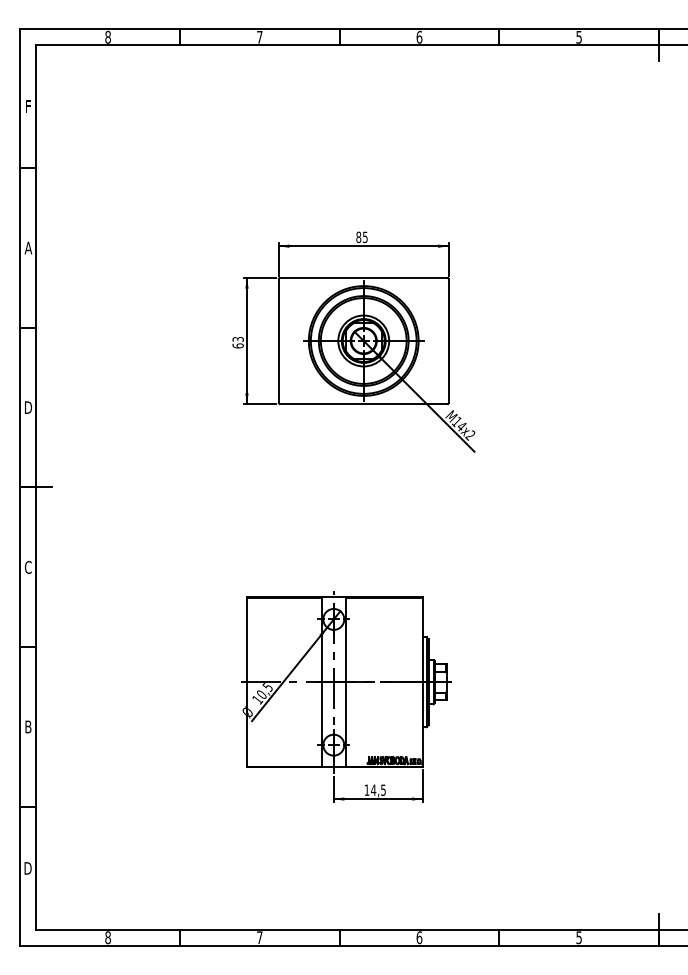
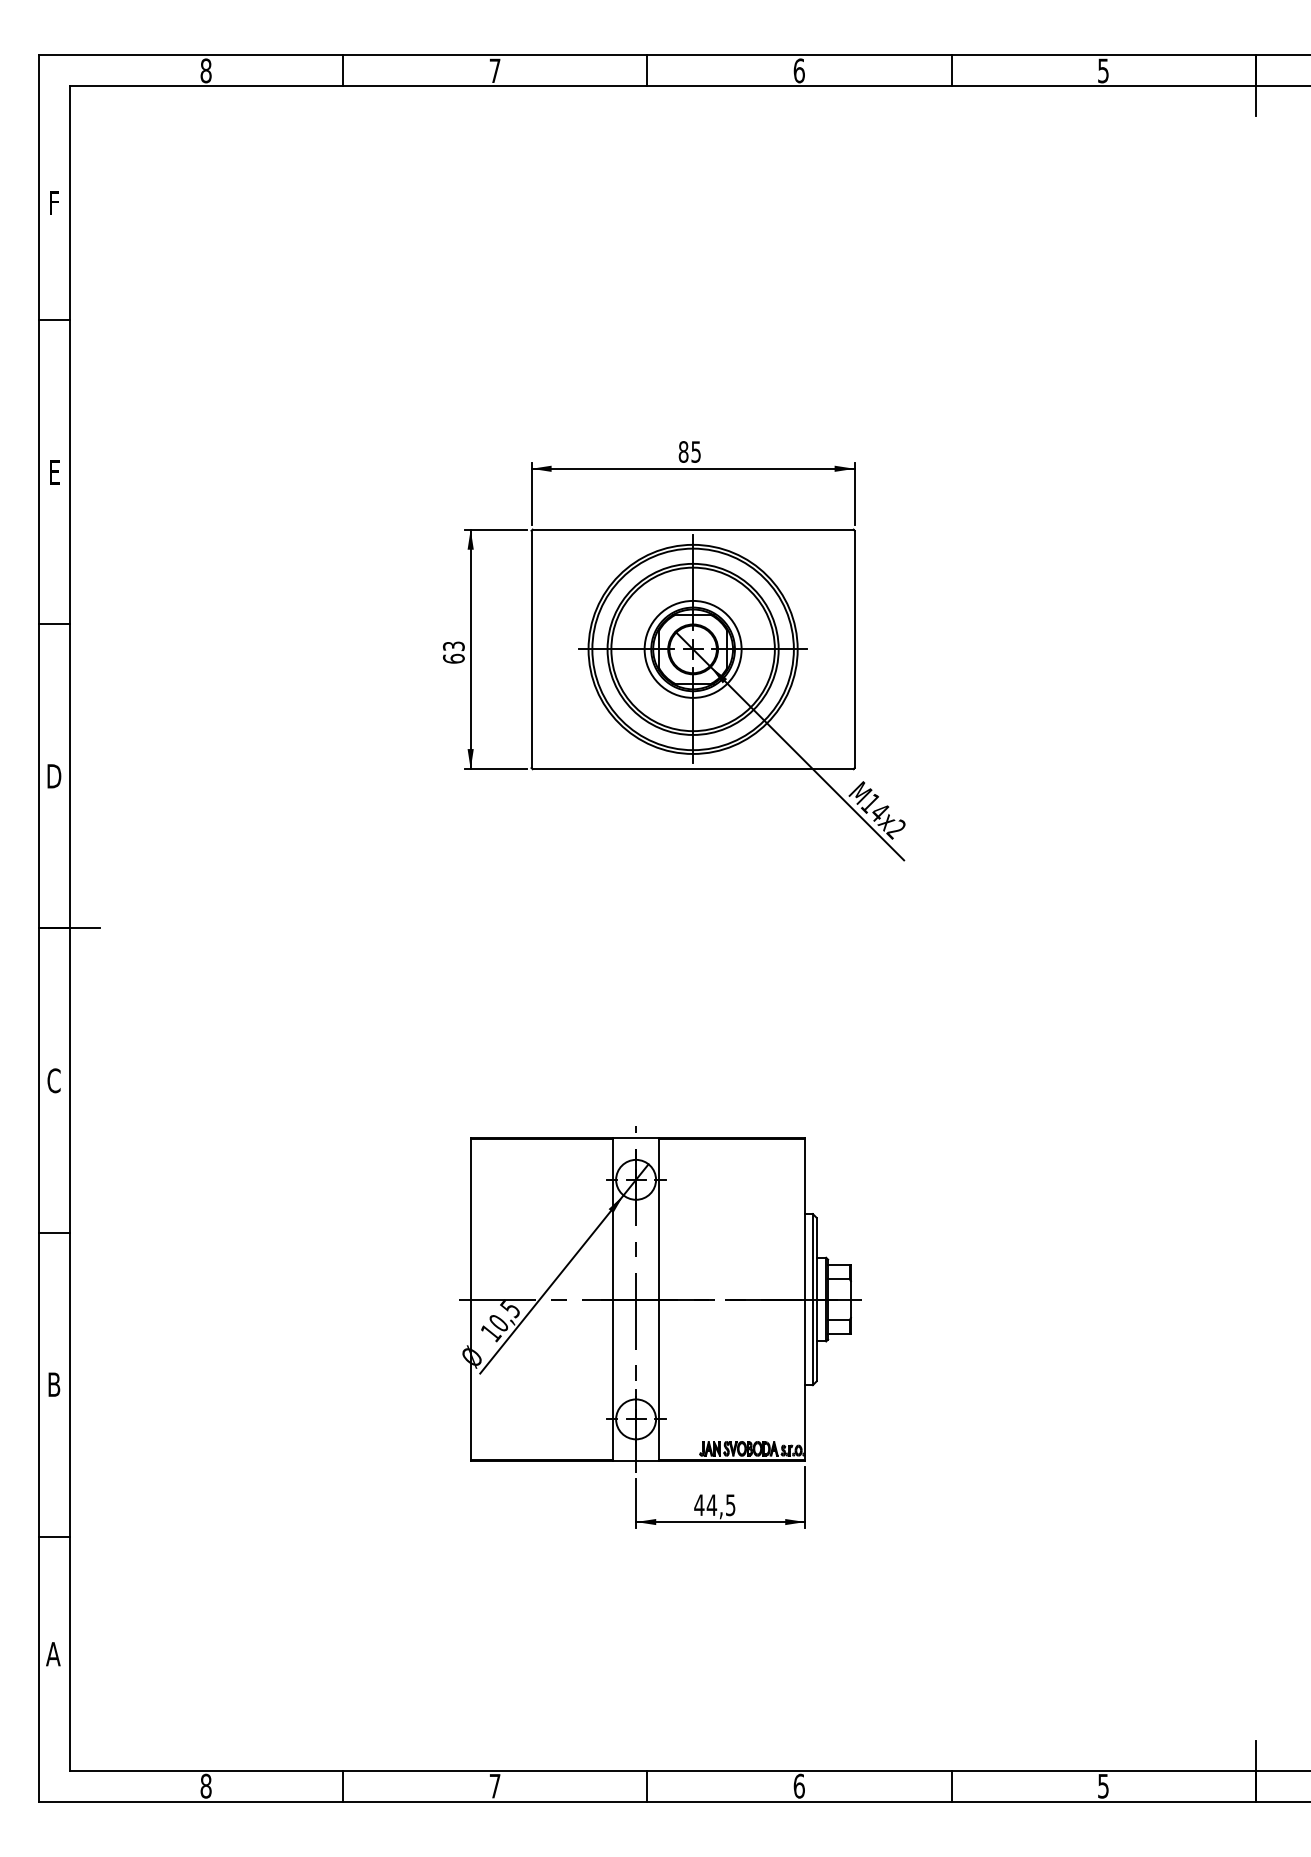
text: (28, 247) -> (54, 471), A -> E
text: (366, 789) -> (698, 1503), 14,5 -> 44,5
text: (27, 868) -> (52, 1654), D -> A

